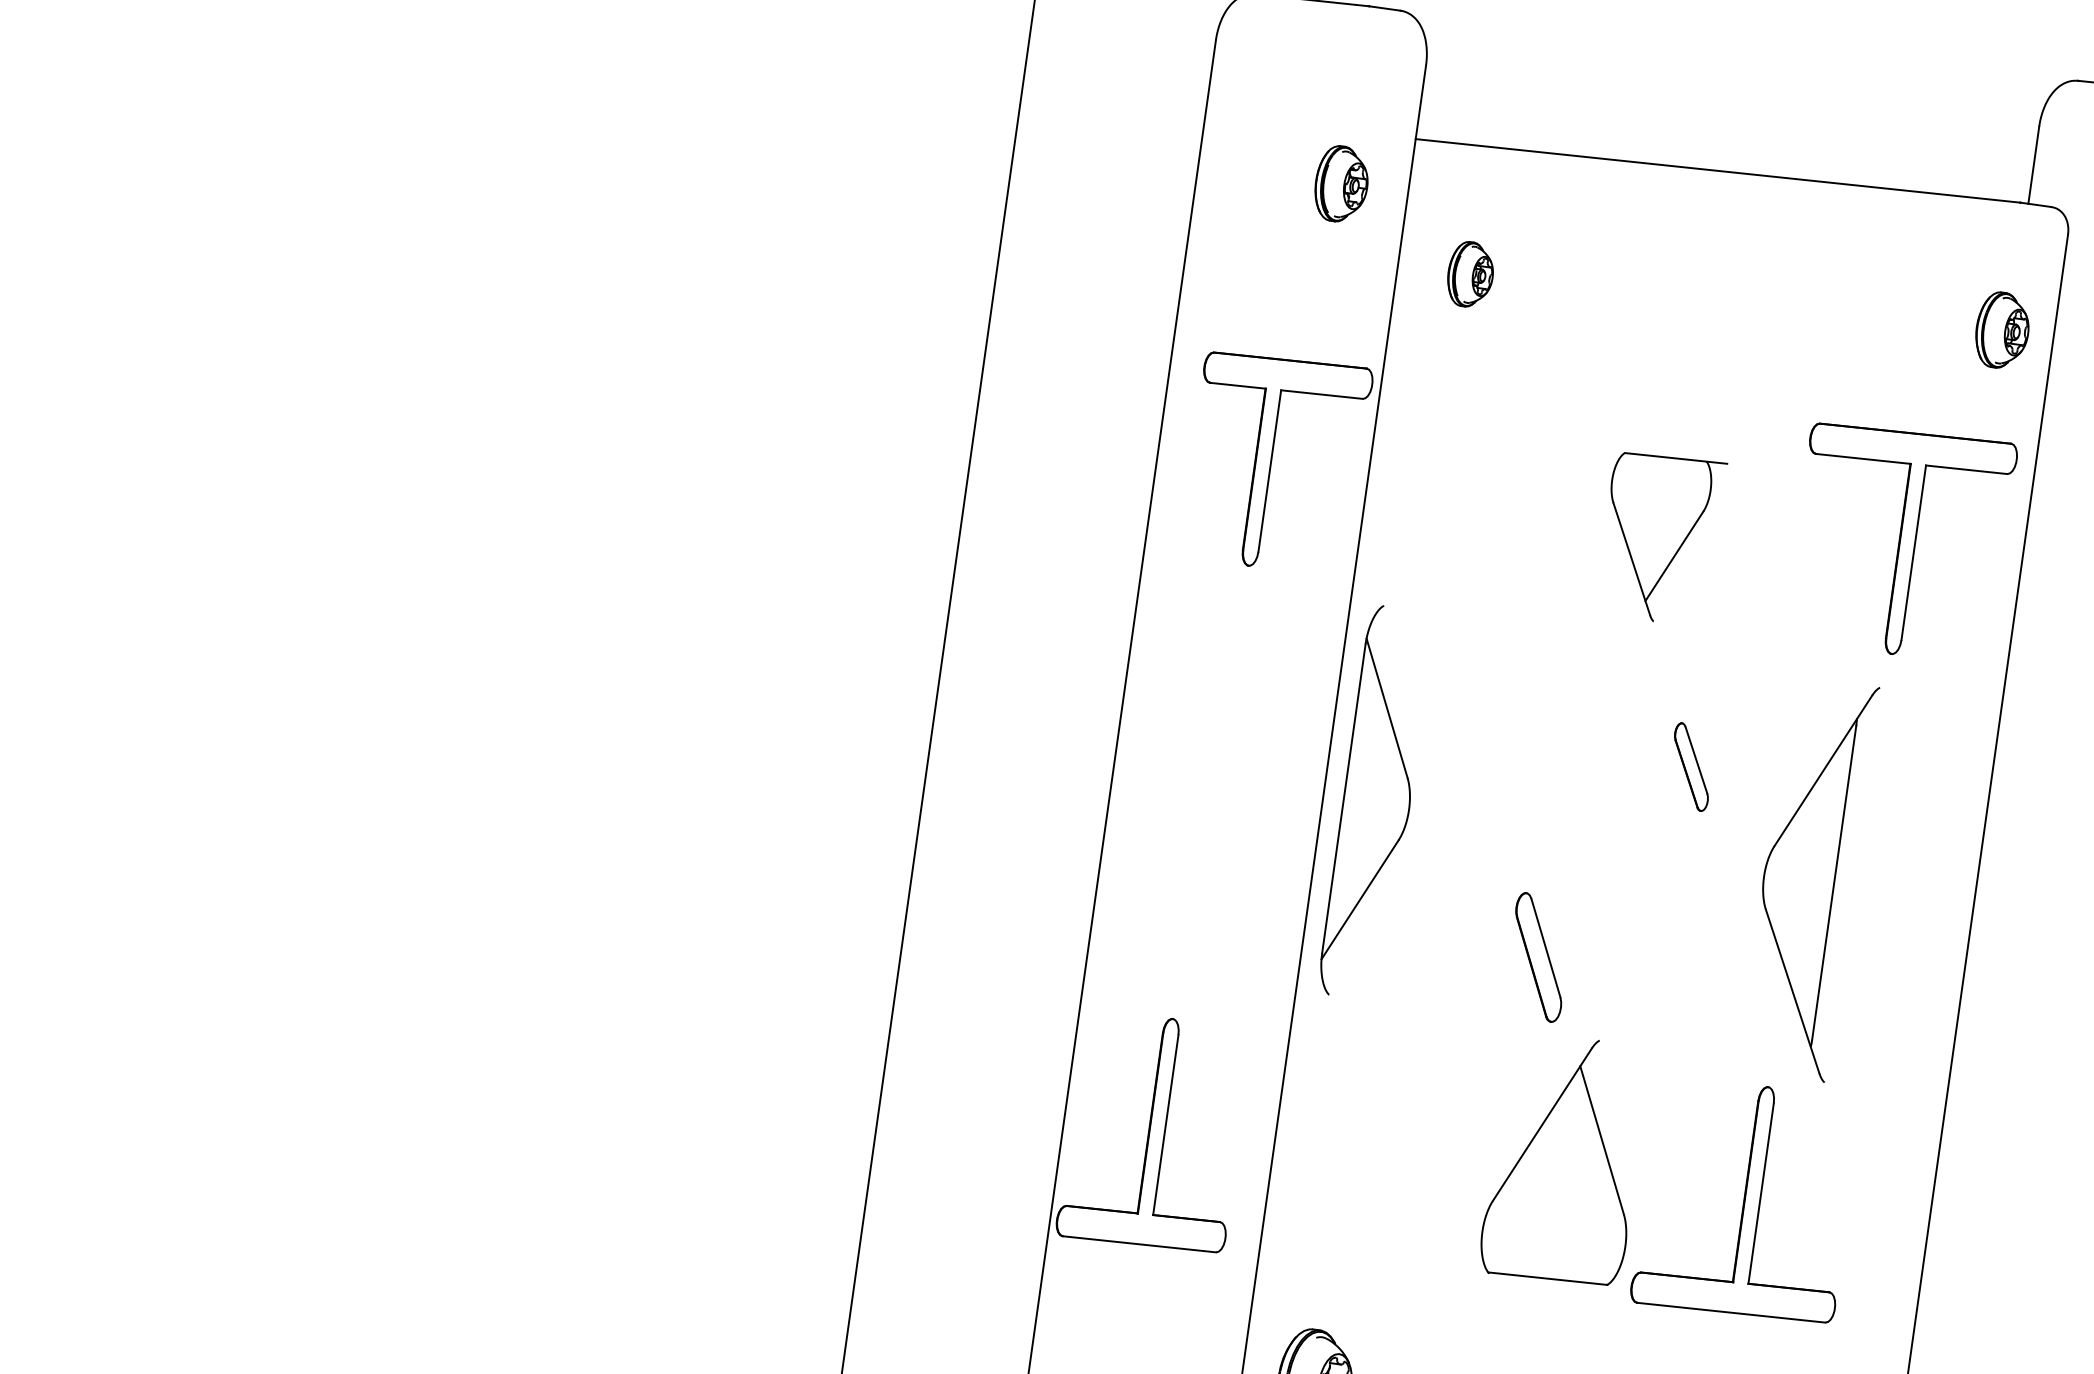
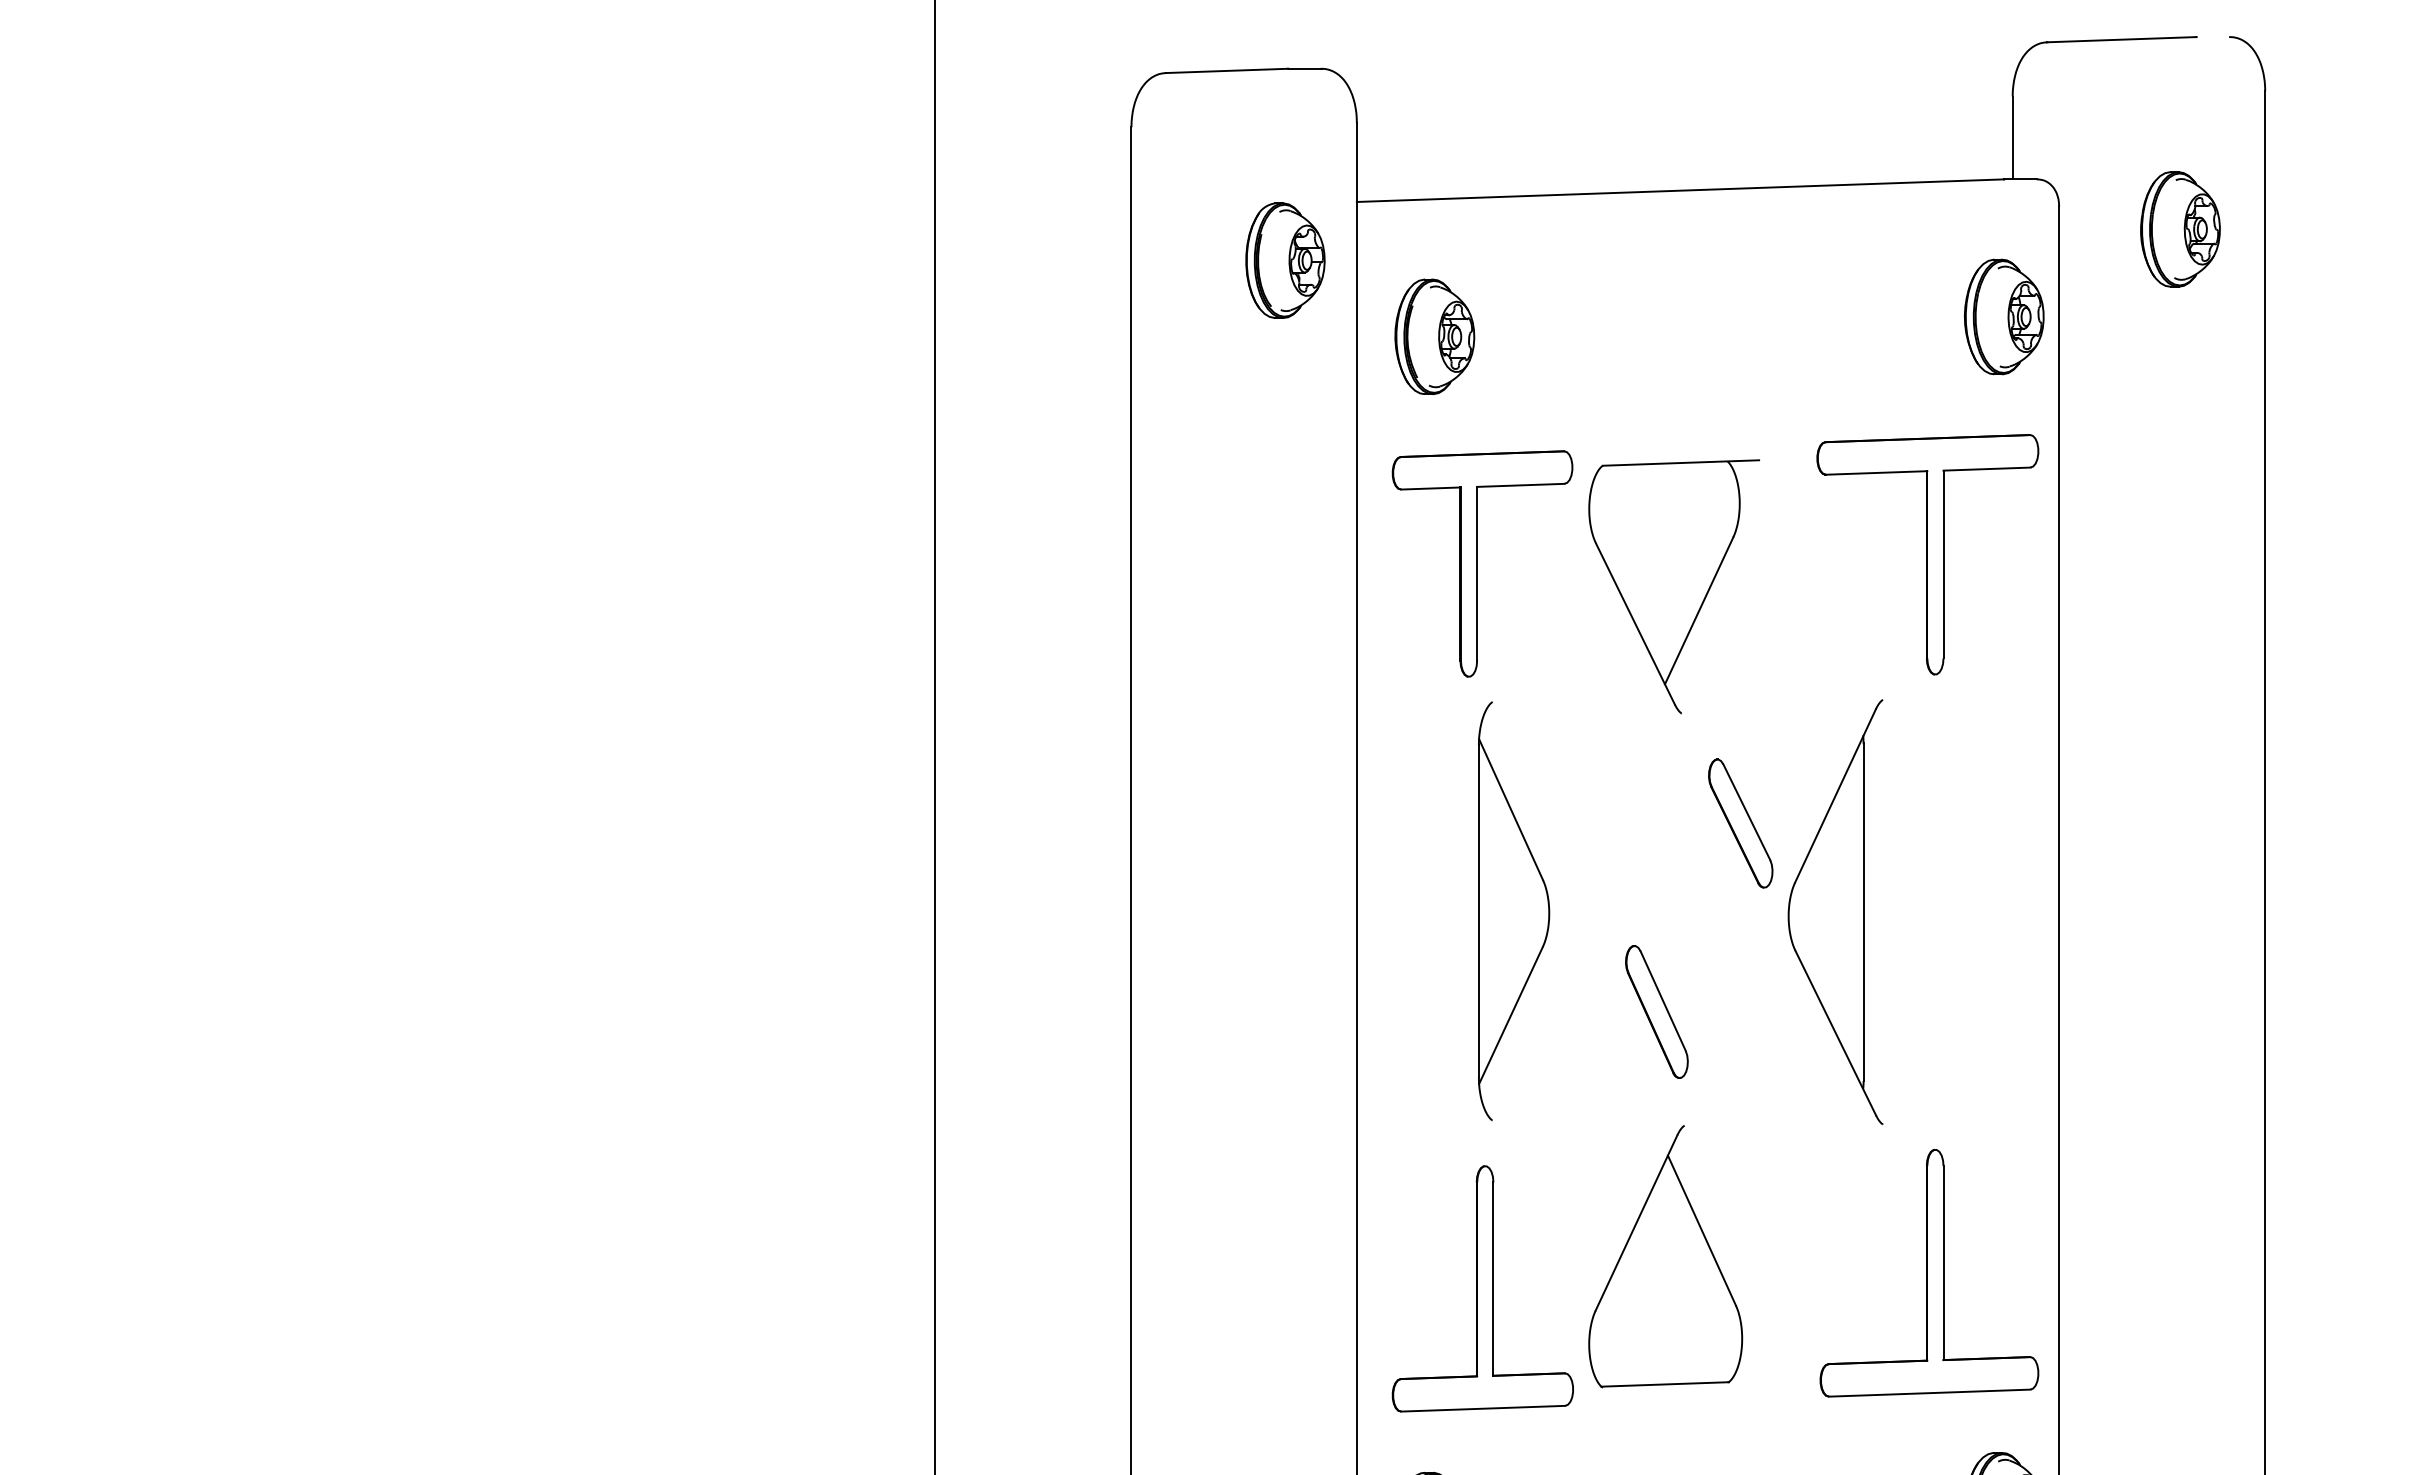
part: (1341, 184) -> (1285, 260), size x1.43
part: (1470, 274) -> (1434, 336), size x1.67
part: (2001, 330) -> (2003, 316), size x1.43
part: (1276, 462) -> (1482, 563), moved
part: (1659, 537) -> (1673, 586), size x1.43
part: (1691, 767) -> (1740, 823), size x1.43
part: (1376, 803) -> (1514, 911), moved
part: (1808, 878) -> (1835, 911), moved
part: (1538, 956) -> (1656, 1011), moved
part: (1154, 1132) -> (1482, 1288), moved
part: (1746, 1201) -> (1929, 1273), moved

